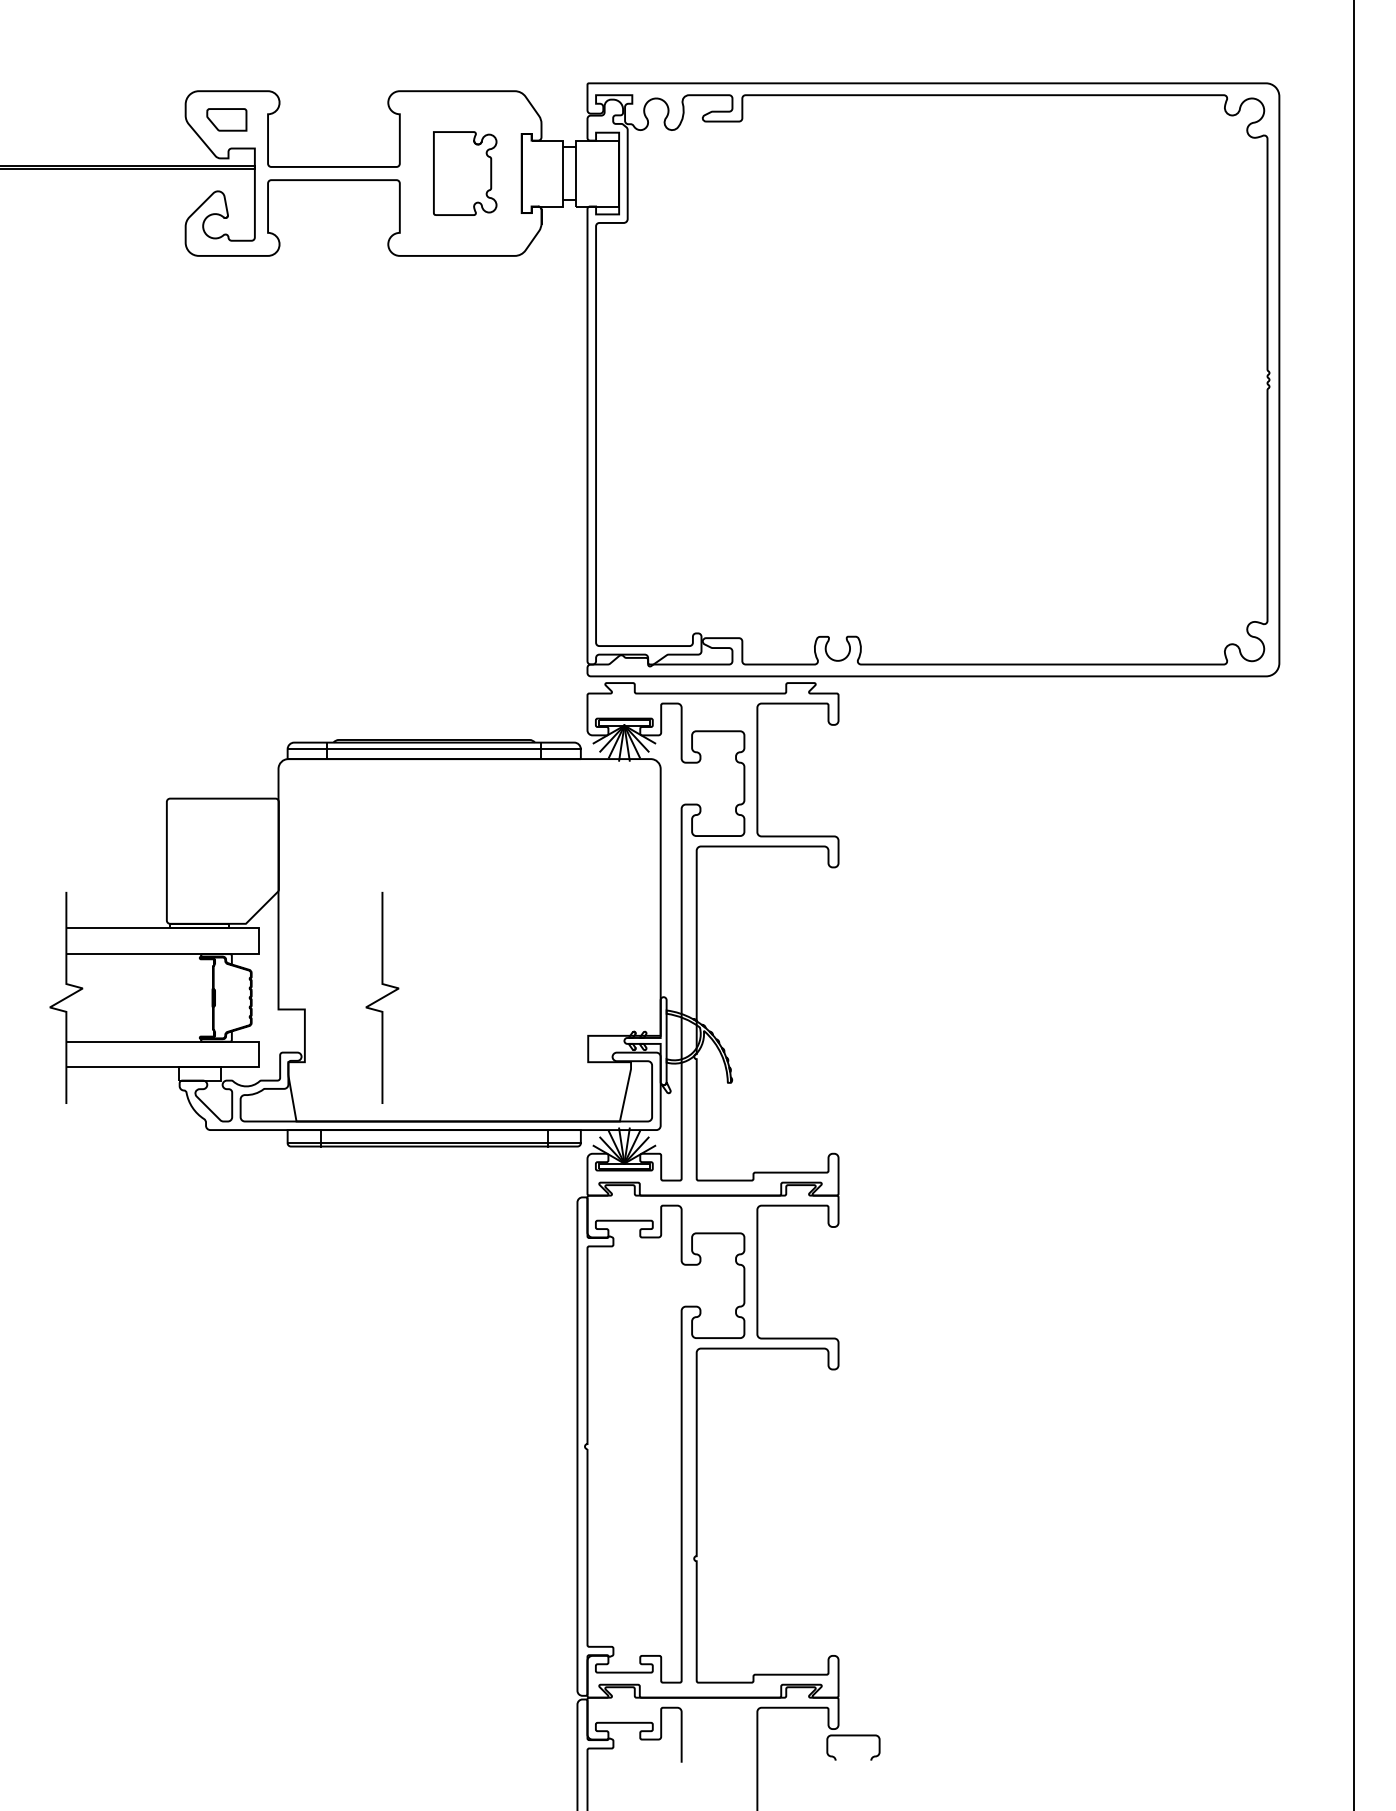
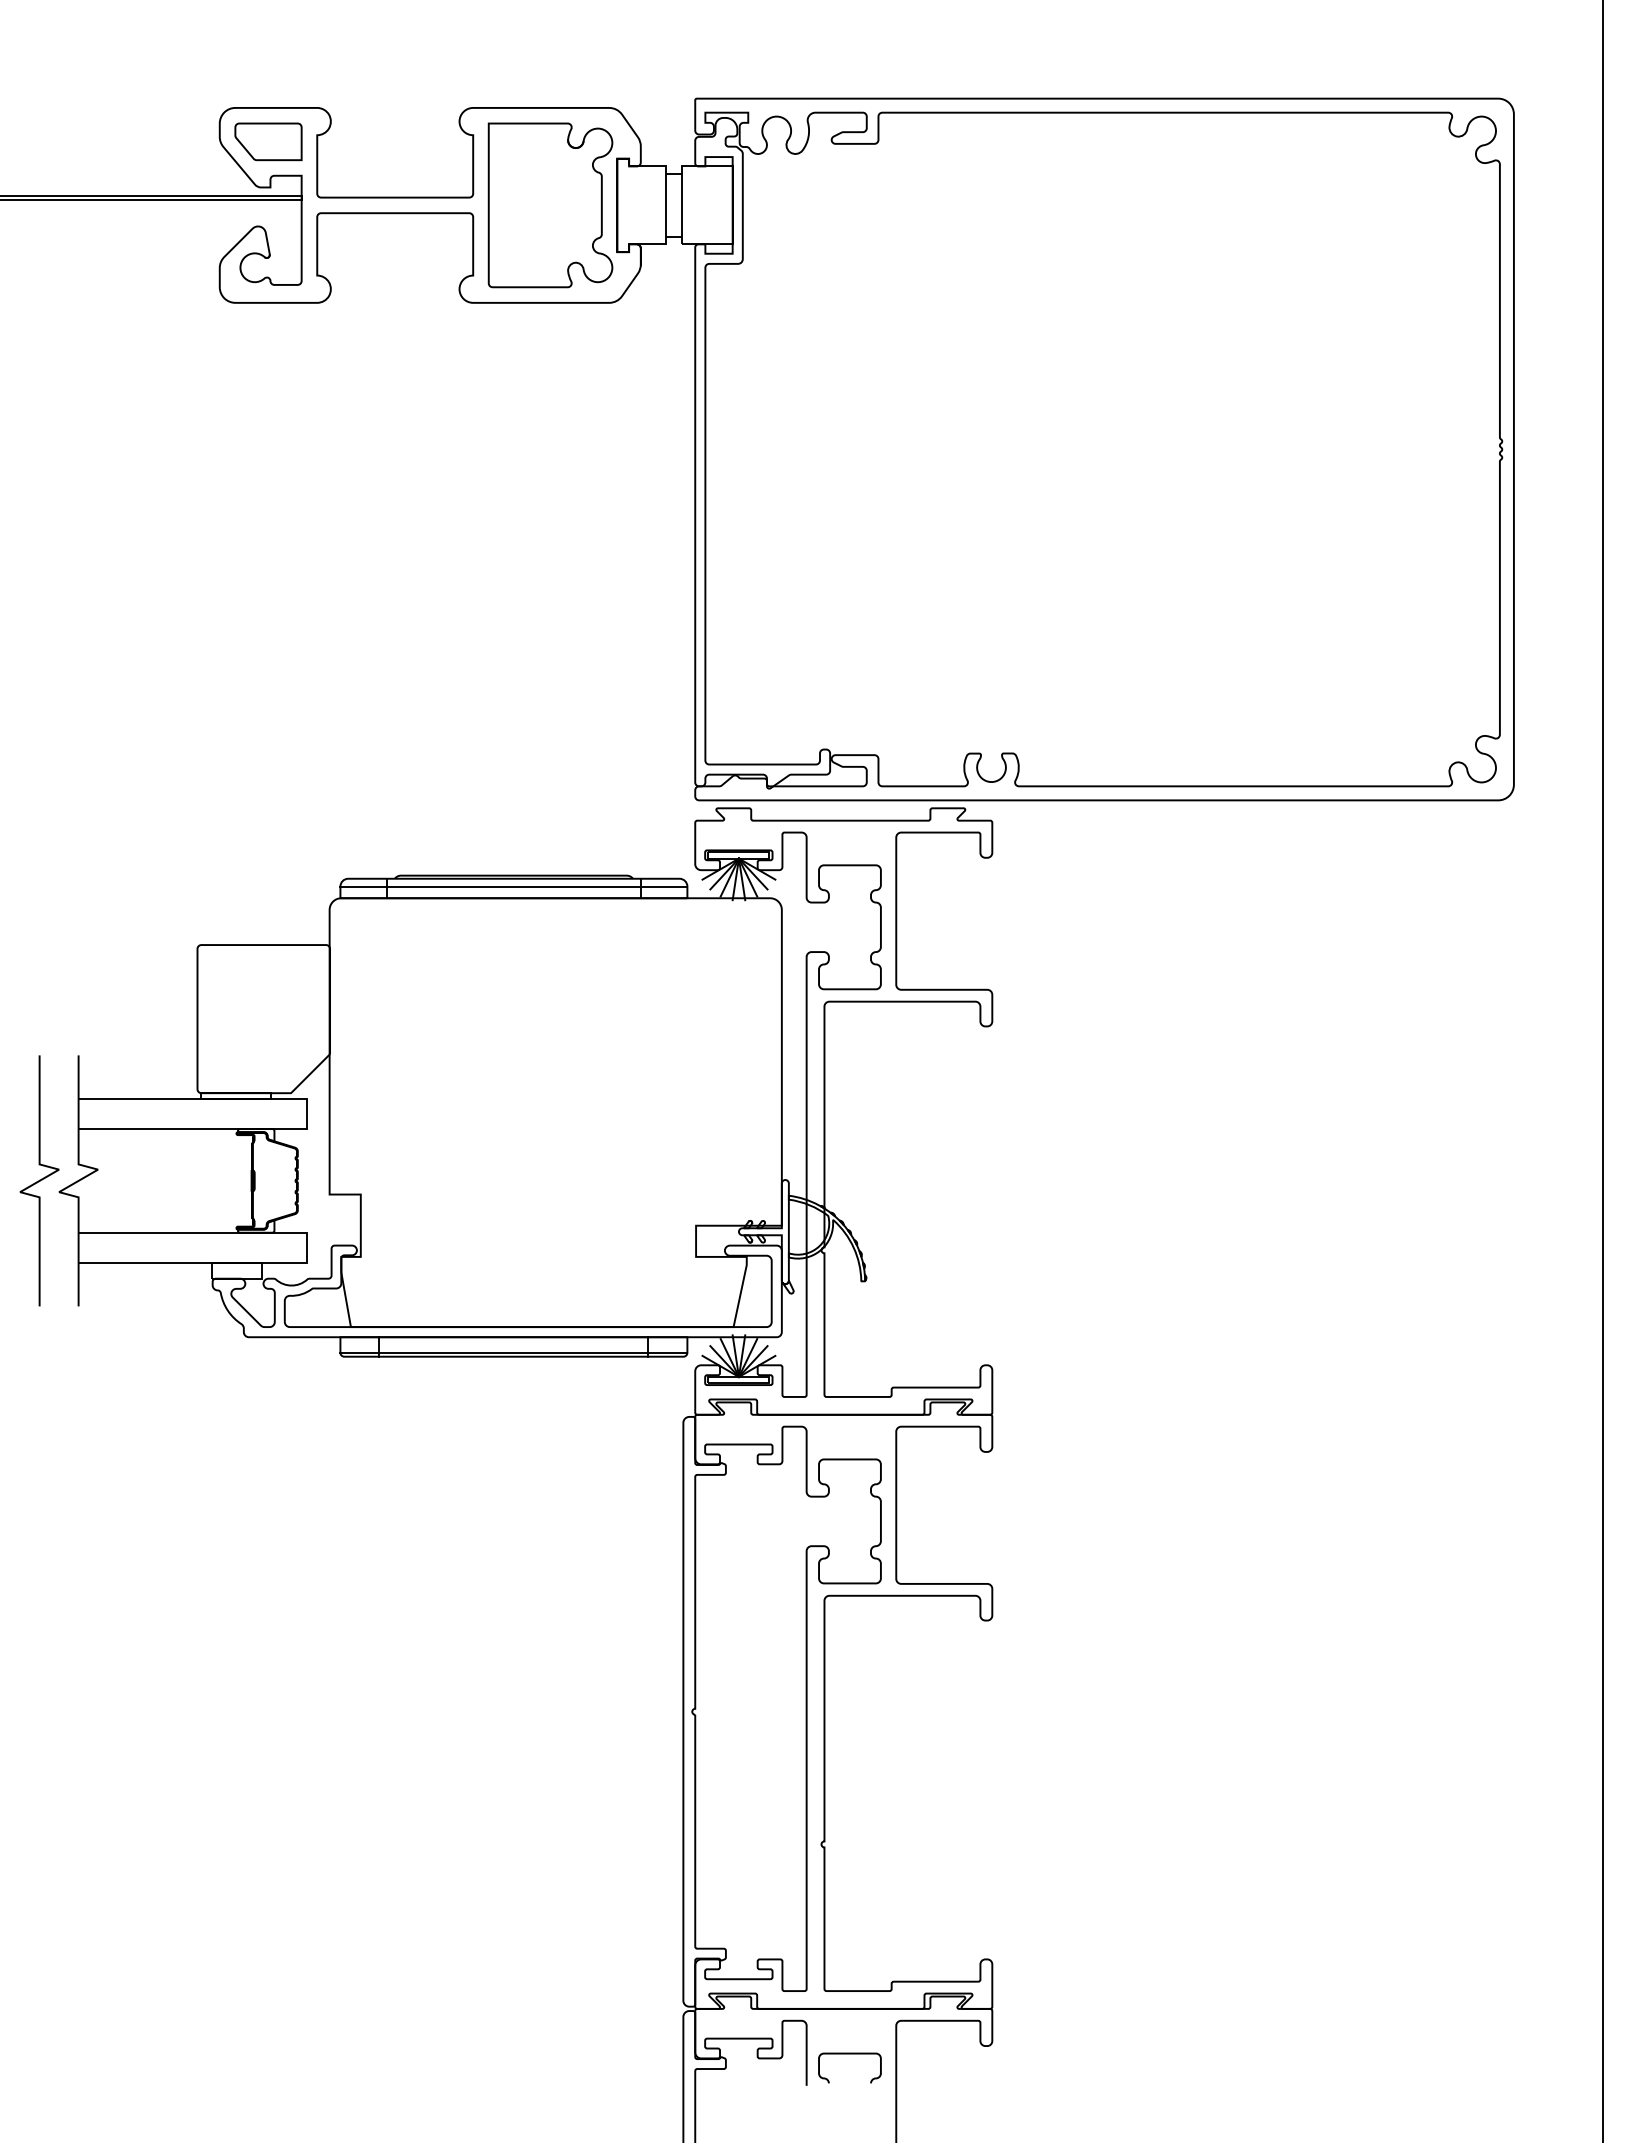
part: (226, 119) -> (268, 141), size x1.43
part: (465, 173) -> (550, 205), size x1.67
curve: (382, 997) -> (39, 1180), moved
curve: (853, 1736) -> (849, 2054), moved

